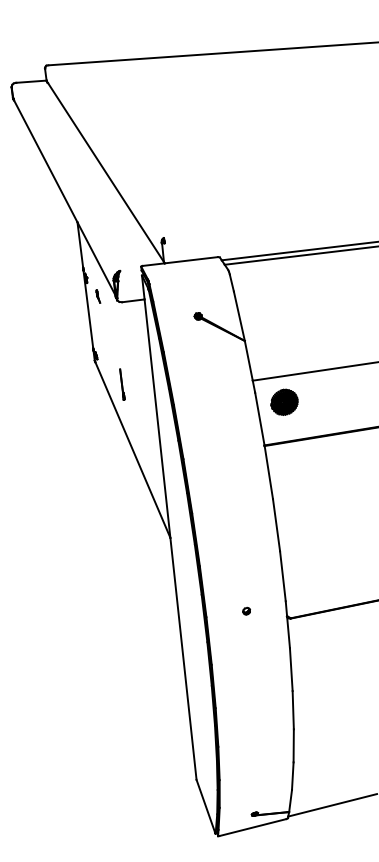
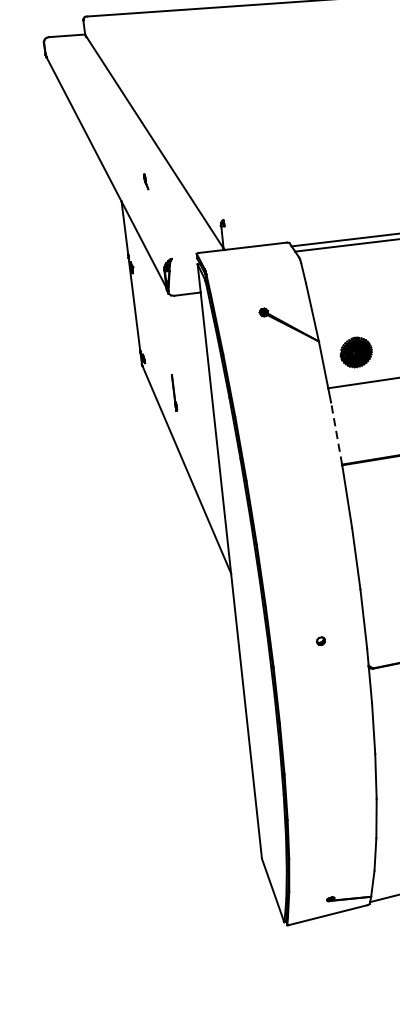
part: (98, 296) -> (146, 181), moved
part: (284, 401) -> (356, 351), moved
line: (259, 419) -> (336, 434), solid -> dashed
part: (246, 610) -> (320, 640), moved

